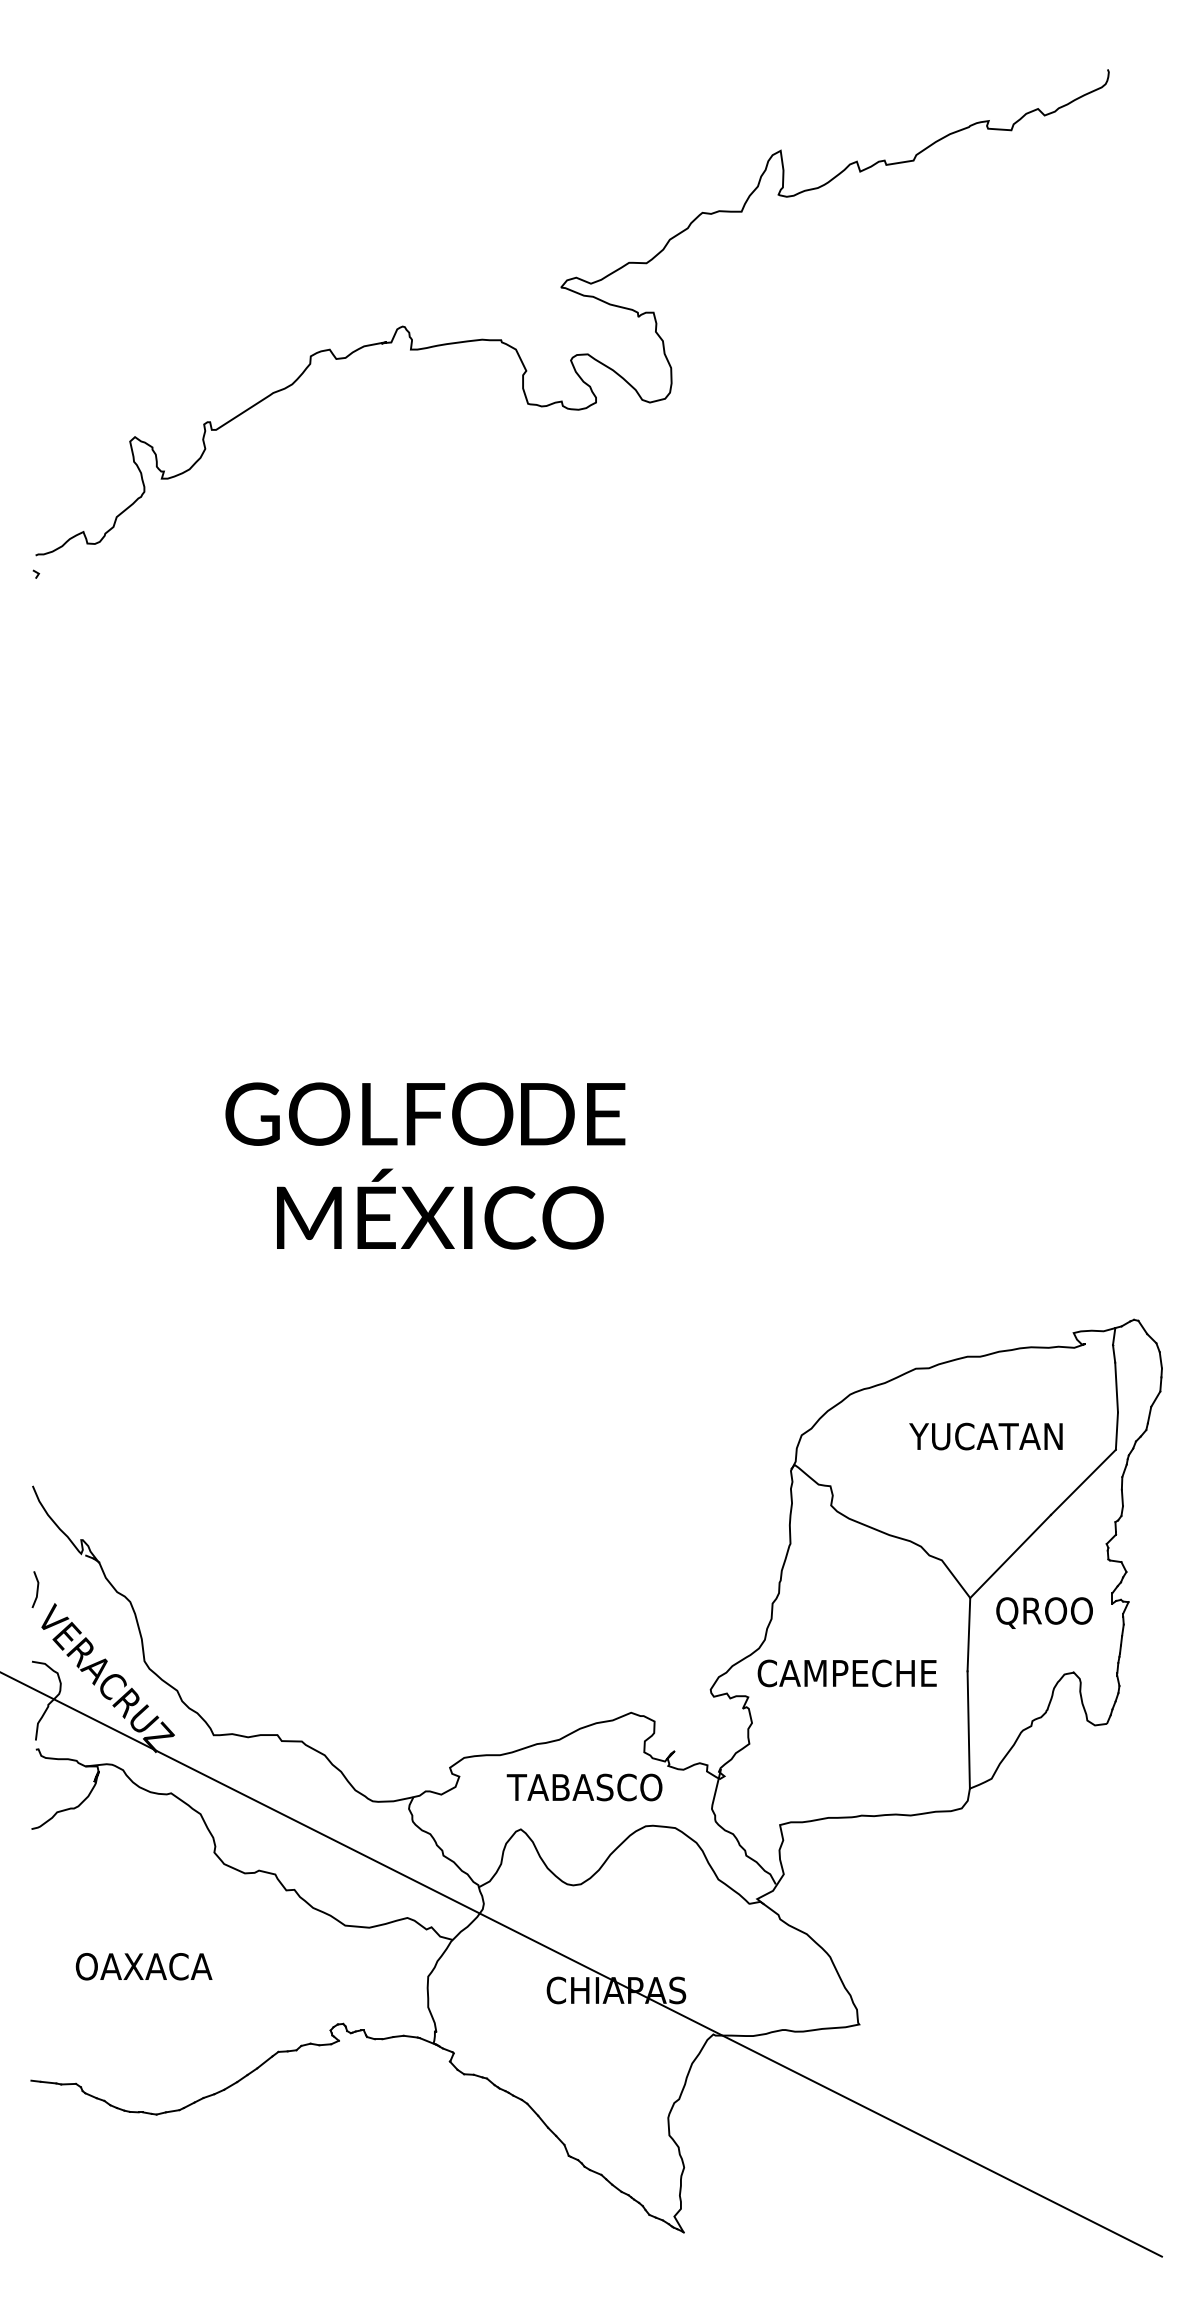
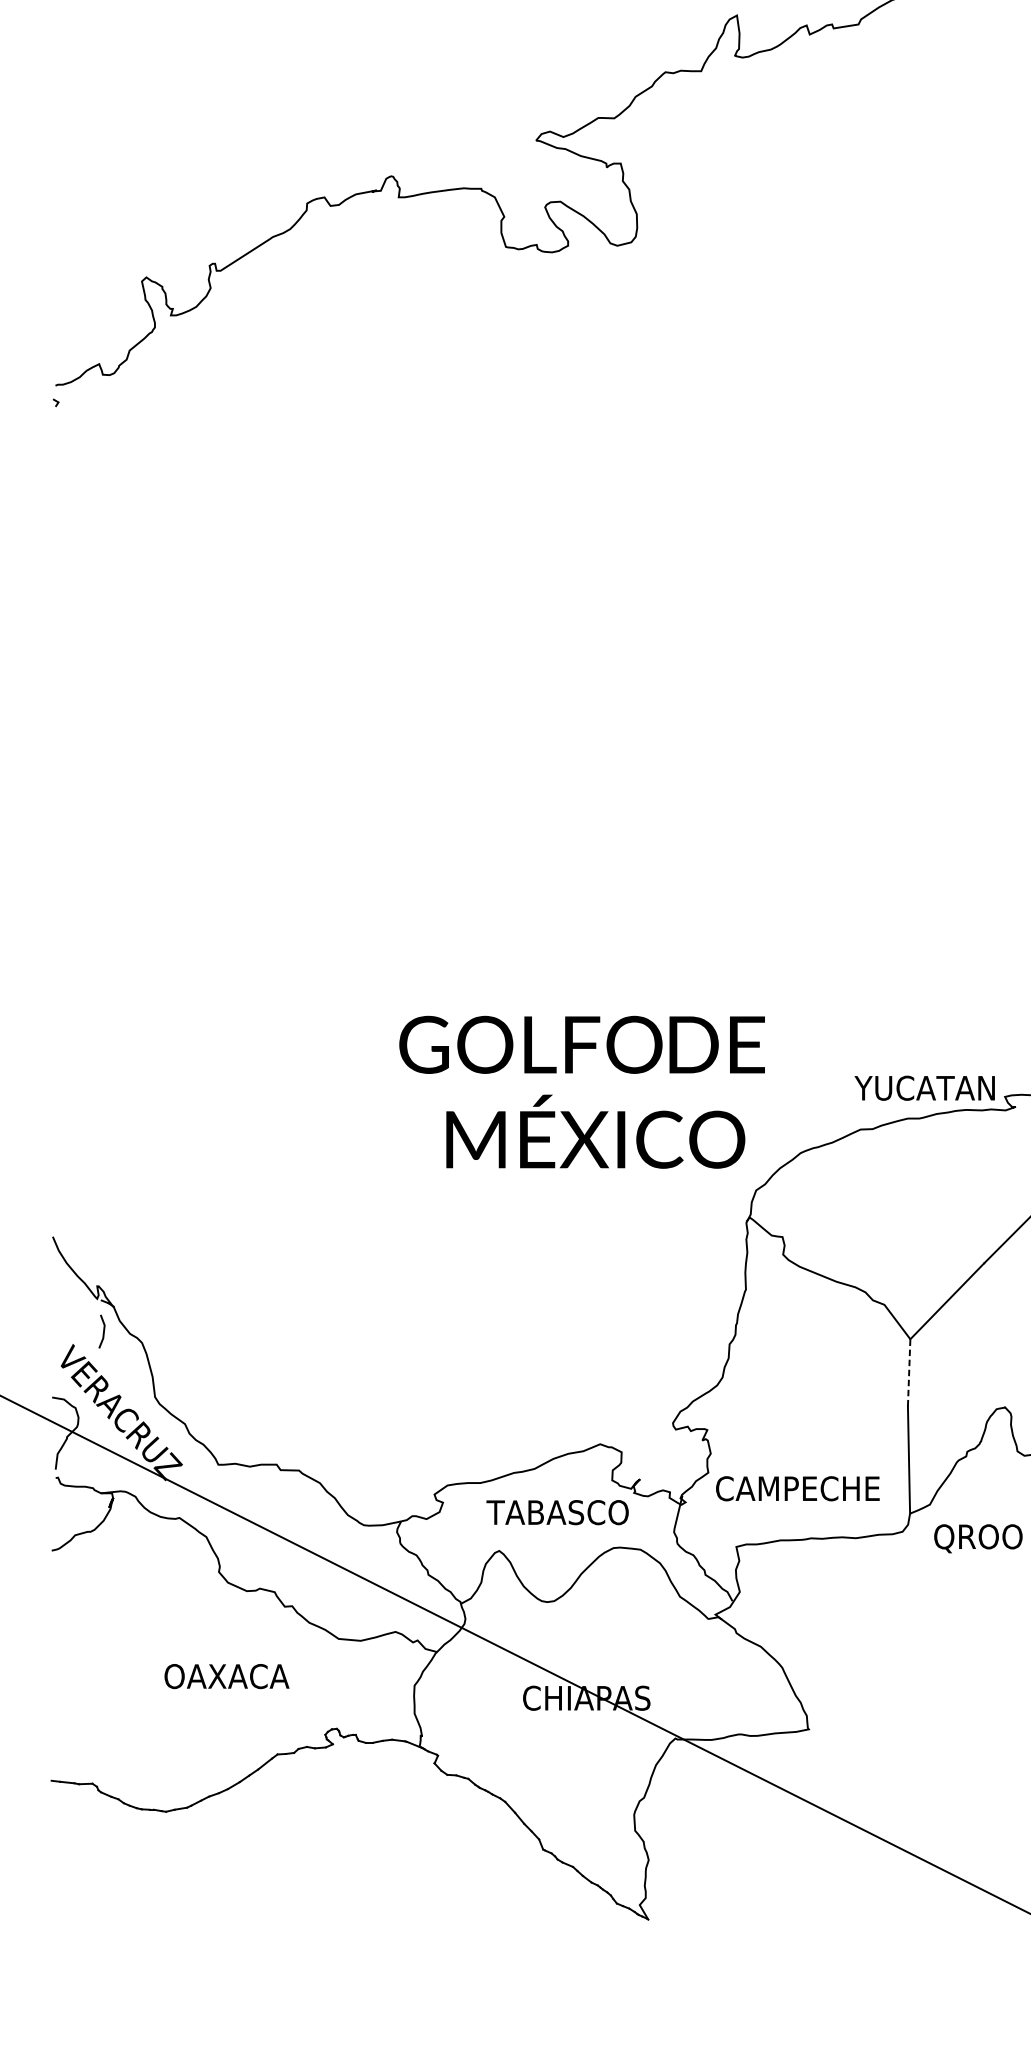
text: (425, 1165) -> (582, 1091), moved
text: (985, 1436) -> (924, 1088), moved
line: (36, 1589) -> (102, 1331), moved
text: (1044, 1612) -> (978, 1538), moved
line: (968, 1634) -> (908, 1372), solid -> dashed
text: (846, 1673) -> (797, 1488), moved
text: (143, 1966) -> (226, 1676), moved

